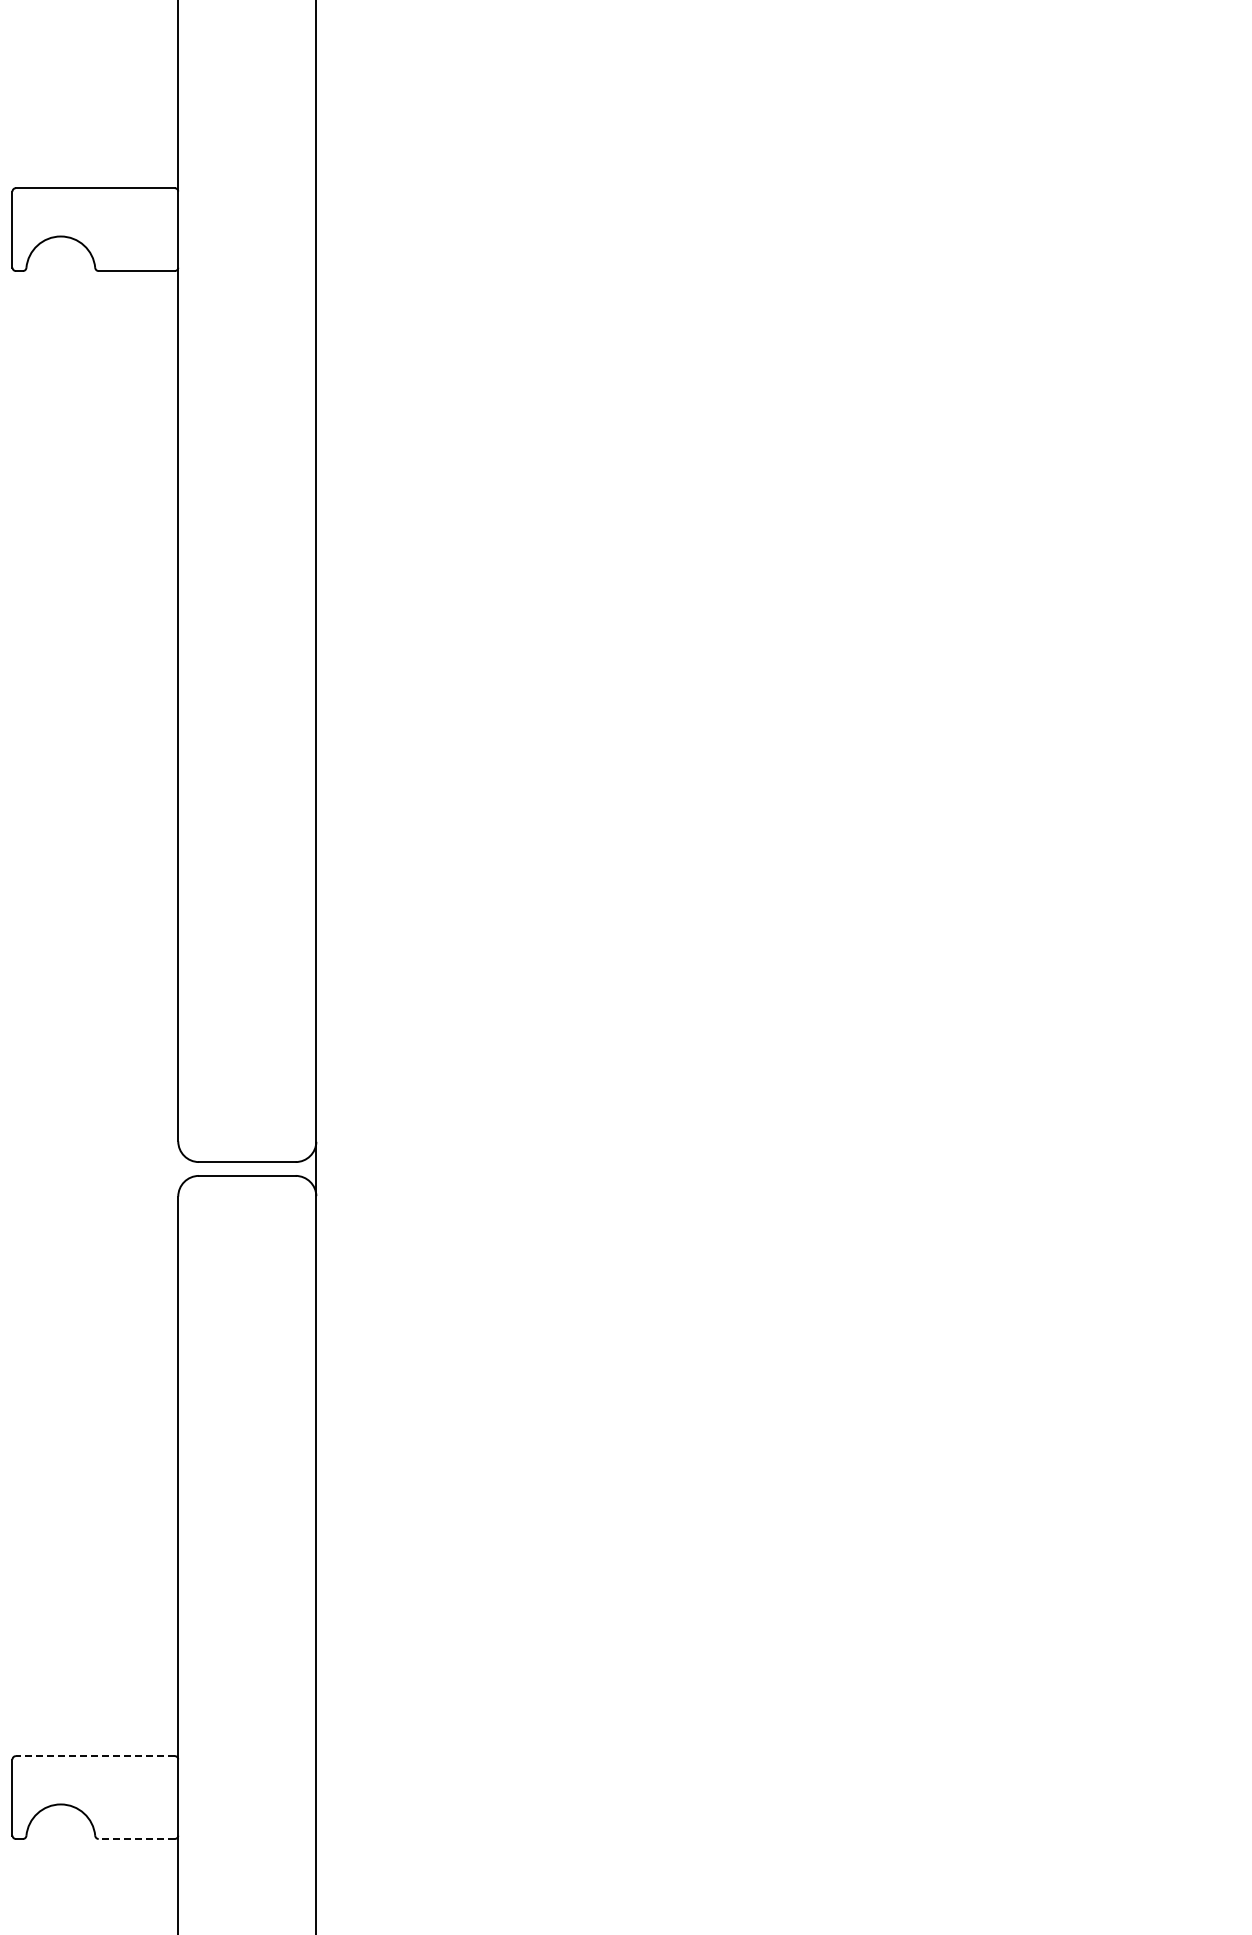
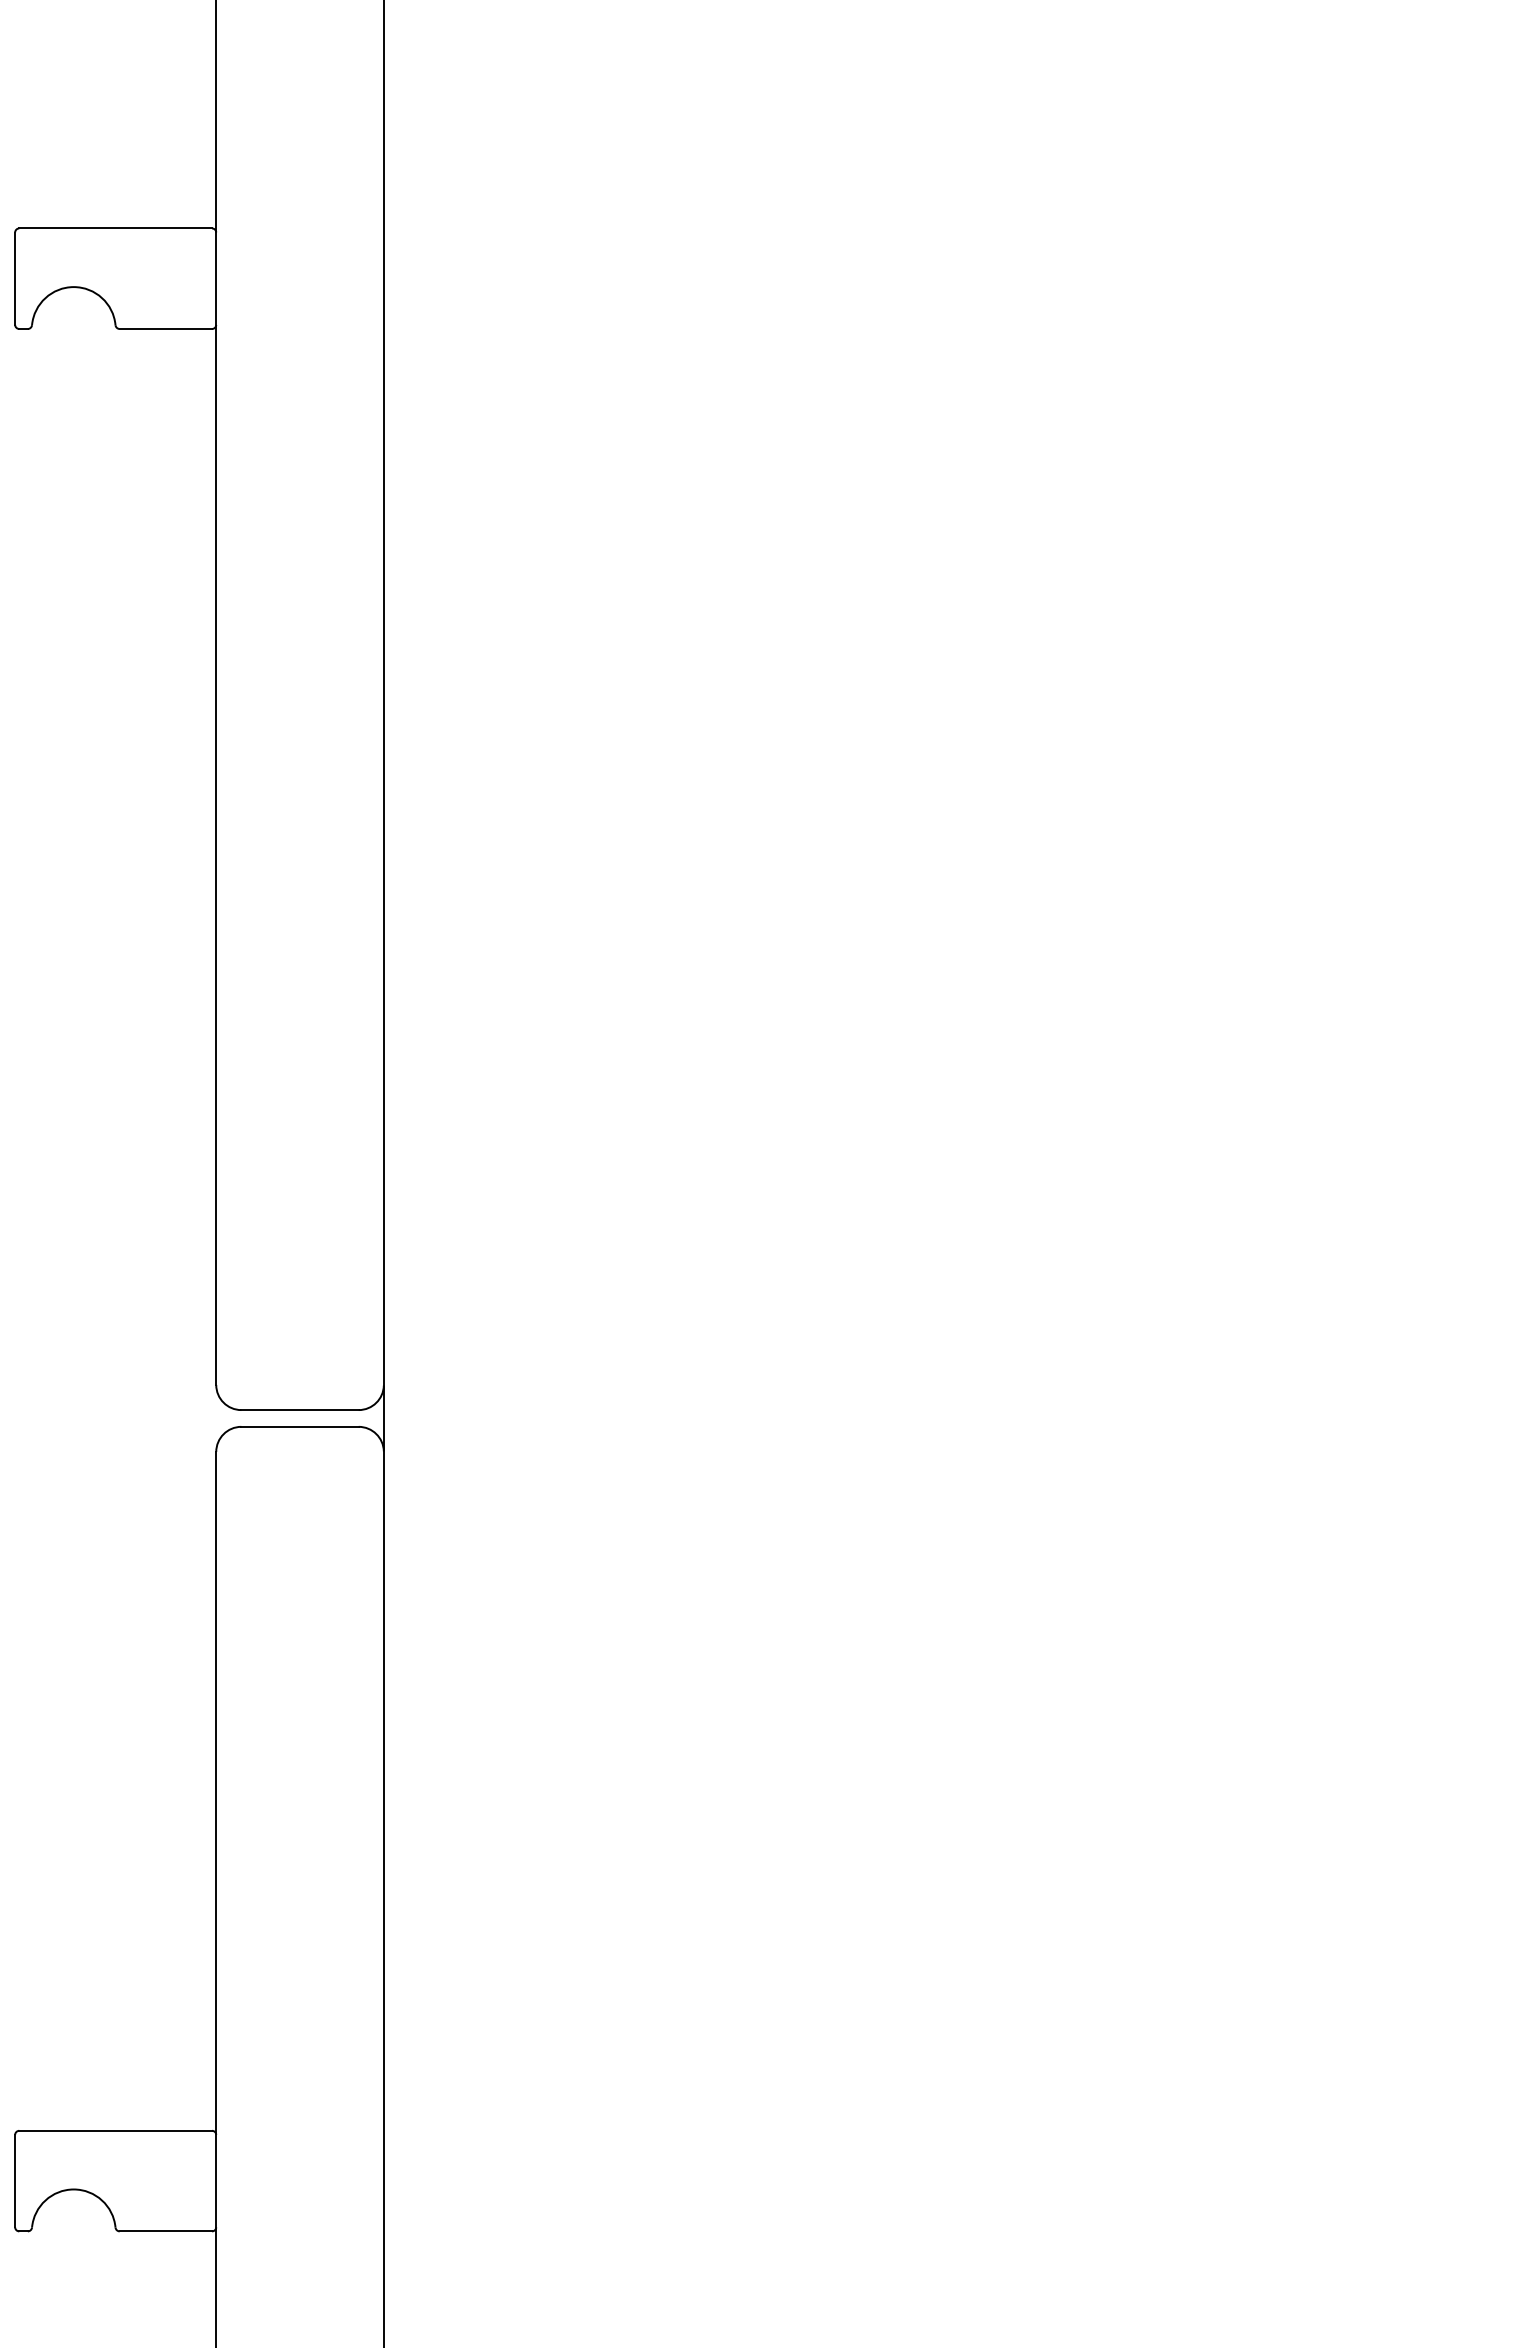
line: (94, 1756) -> (114, 2131), dashed -> solid
line: (136, 1838) -> (165, 2230), dashed -> solid

